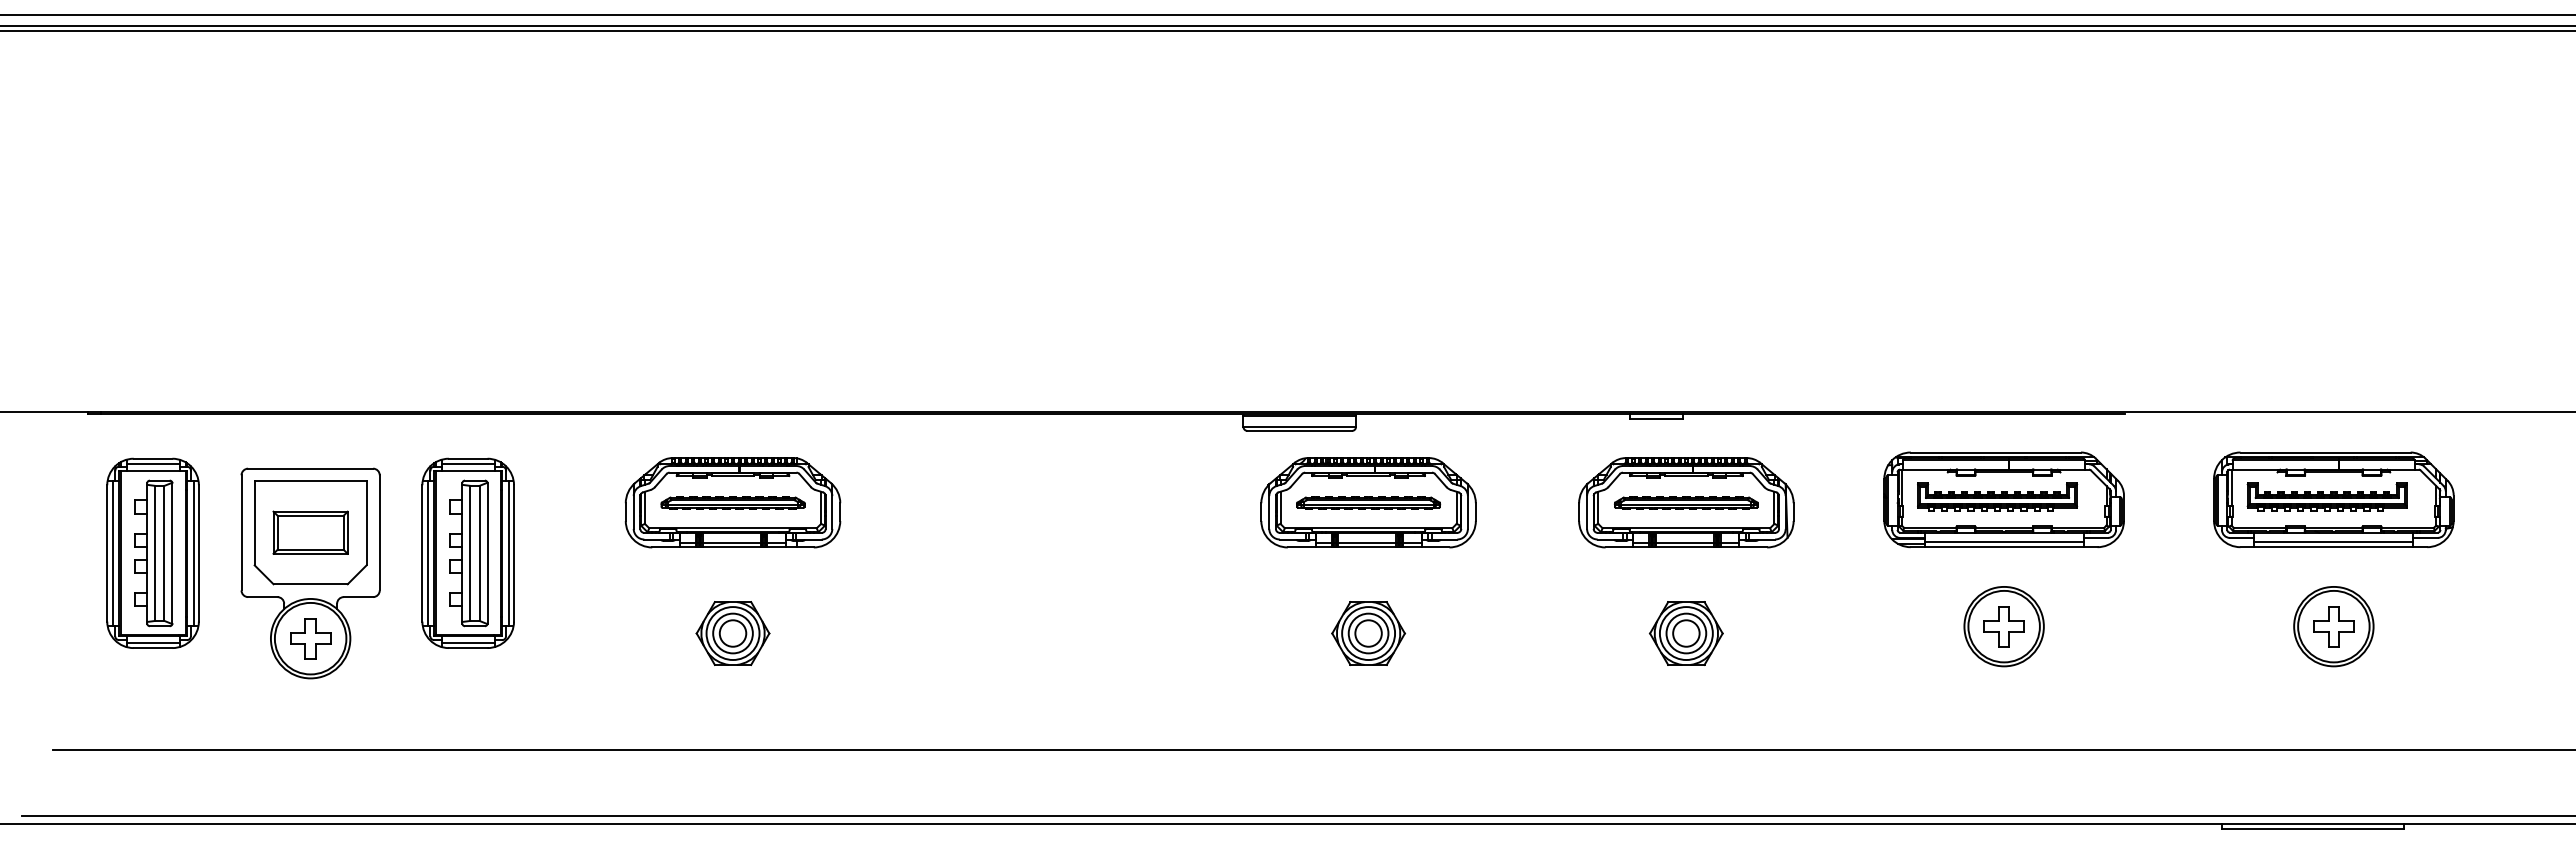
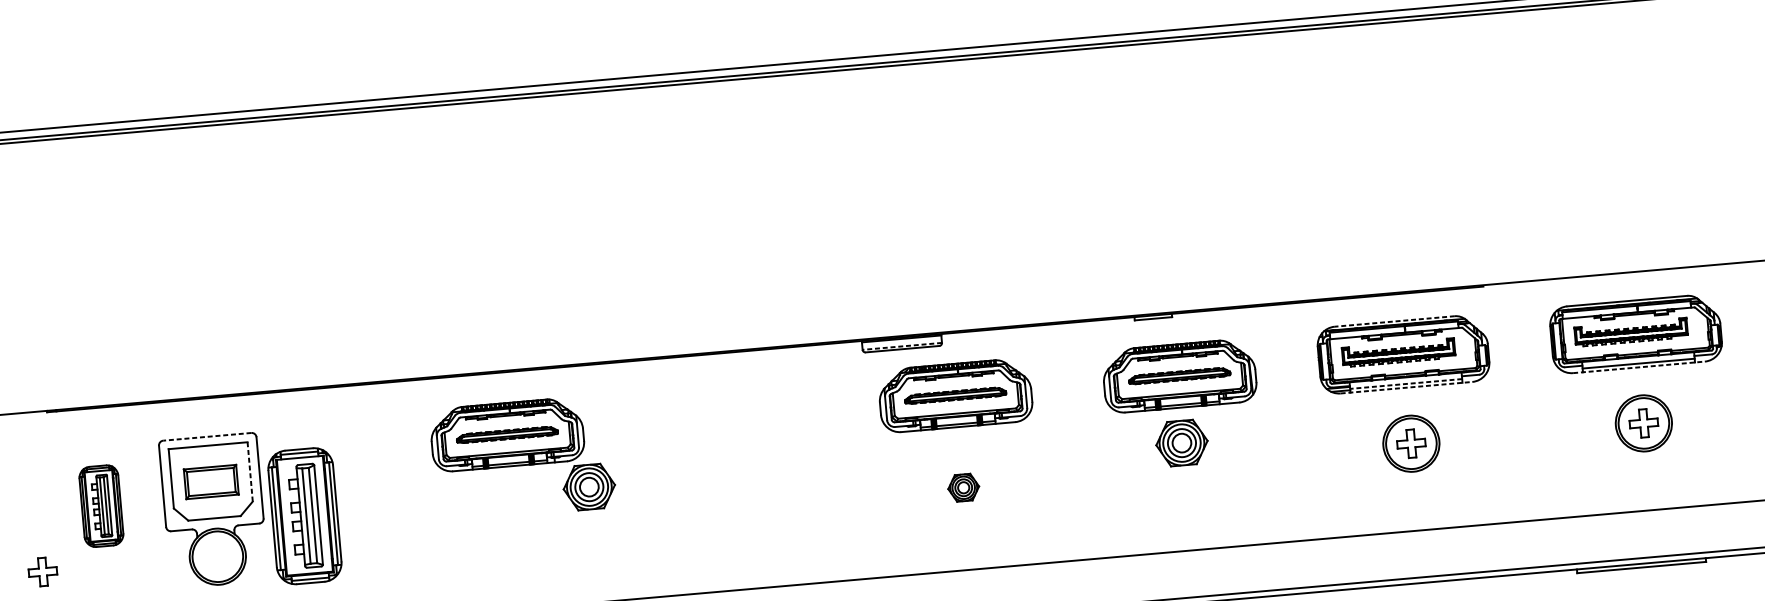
line: (1299, 426) -> (902, 346), solid -> dashed
line: (1995, 452) -> (1394, 321), solid -> dashed
line: (310, 468) -> (207, 436), solid -> dashed
line: (366, 523) -> (250, 472), solid -> dashed
line: (2003, 541) -> (1405, 383), solid -> dashed
line: (2004, 547) -> (1406, 387), solid -> dashed
line: (2334, 547) -> (1639, 367), solid -> dashed
part: (152, 552) -> (101, 505), size x0.6
part: (467, 552) -> (304, 515), moved
part: (732, 633) -> (588, 487), moved
part: (1368, 633) -> (963, 487), size x0.6
part: (1686, 633) -> (1182, 443), moved
part: (310, 638) -> (42, 571), moved

